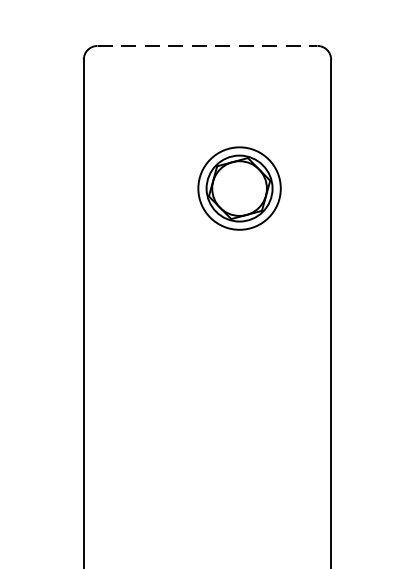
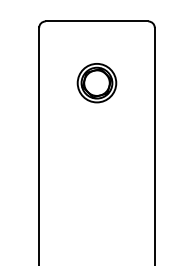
line: (208, 46) -> (97, 21), dashed -> solid
part: (238, 189) -> (96, 83), moved

